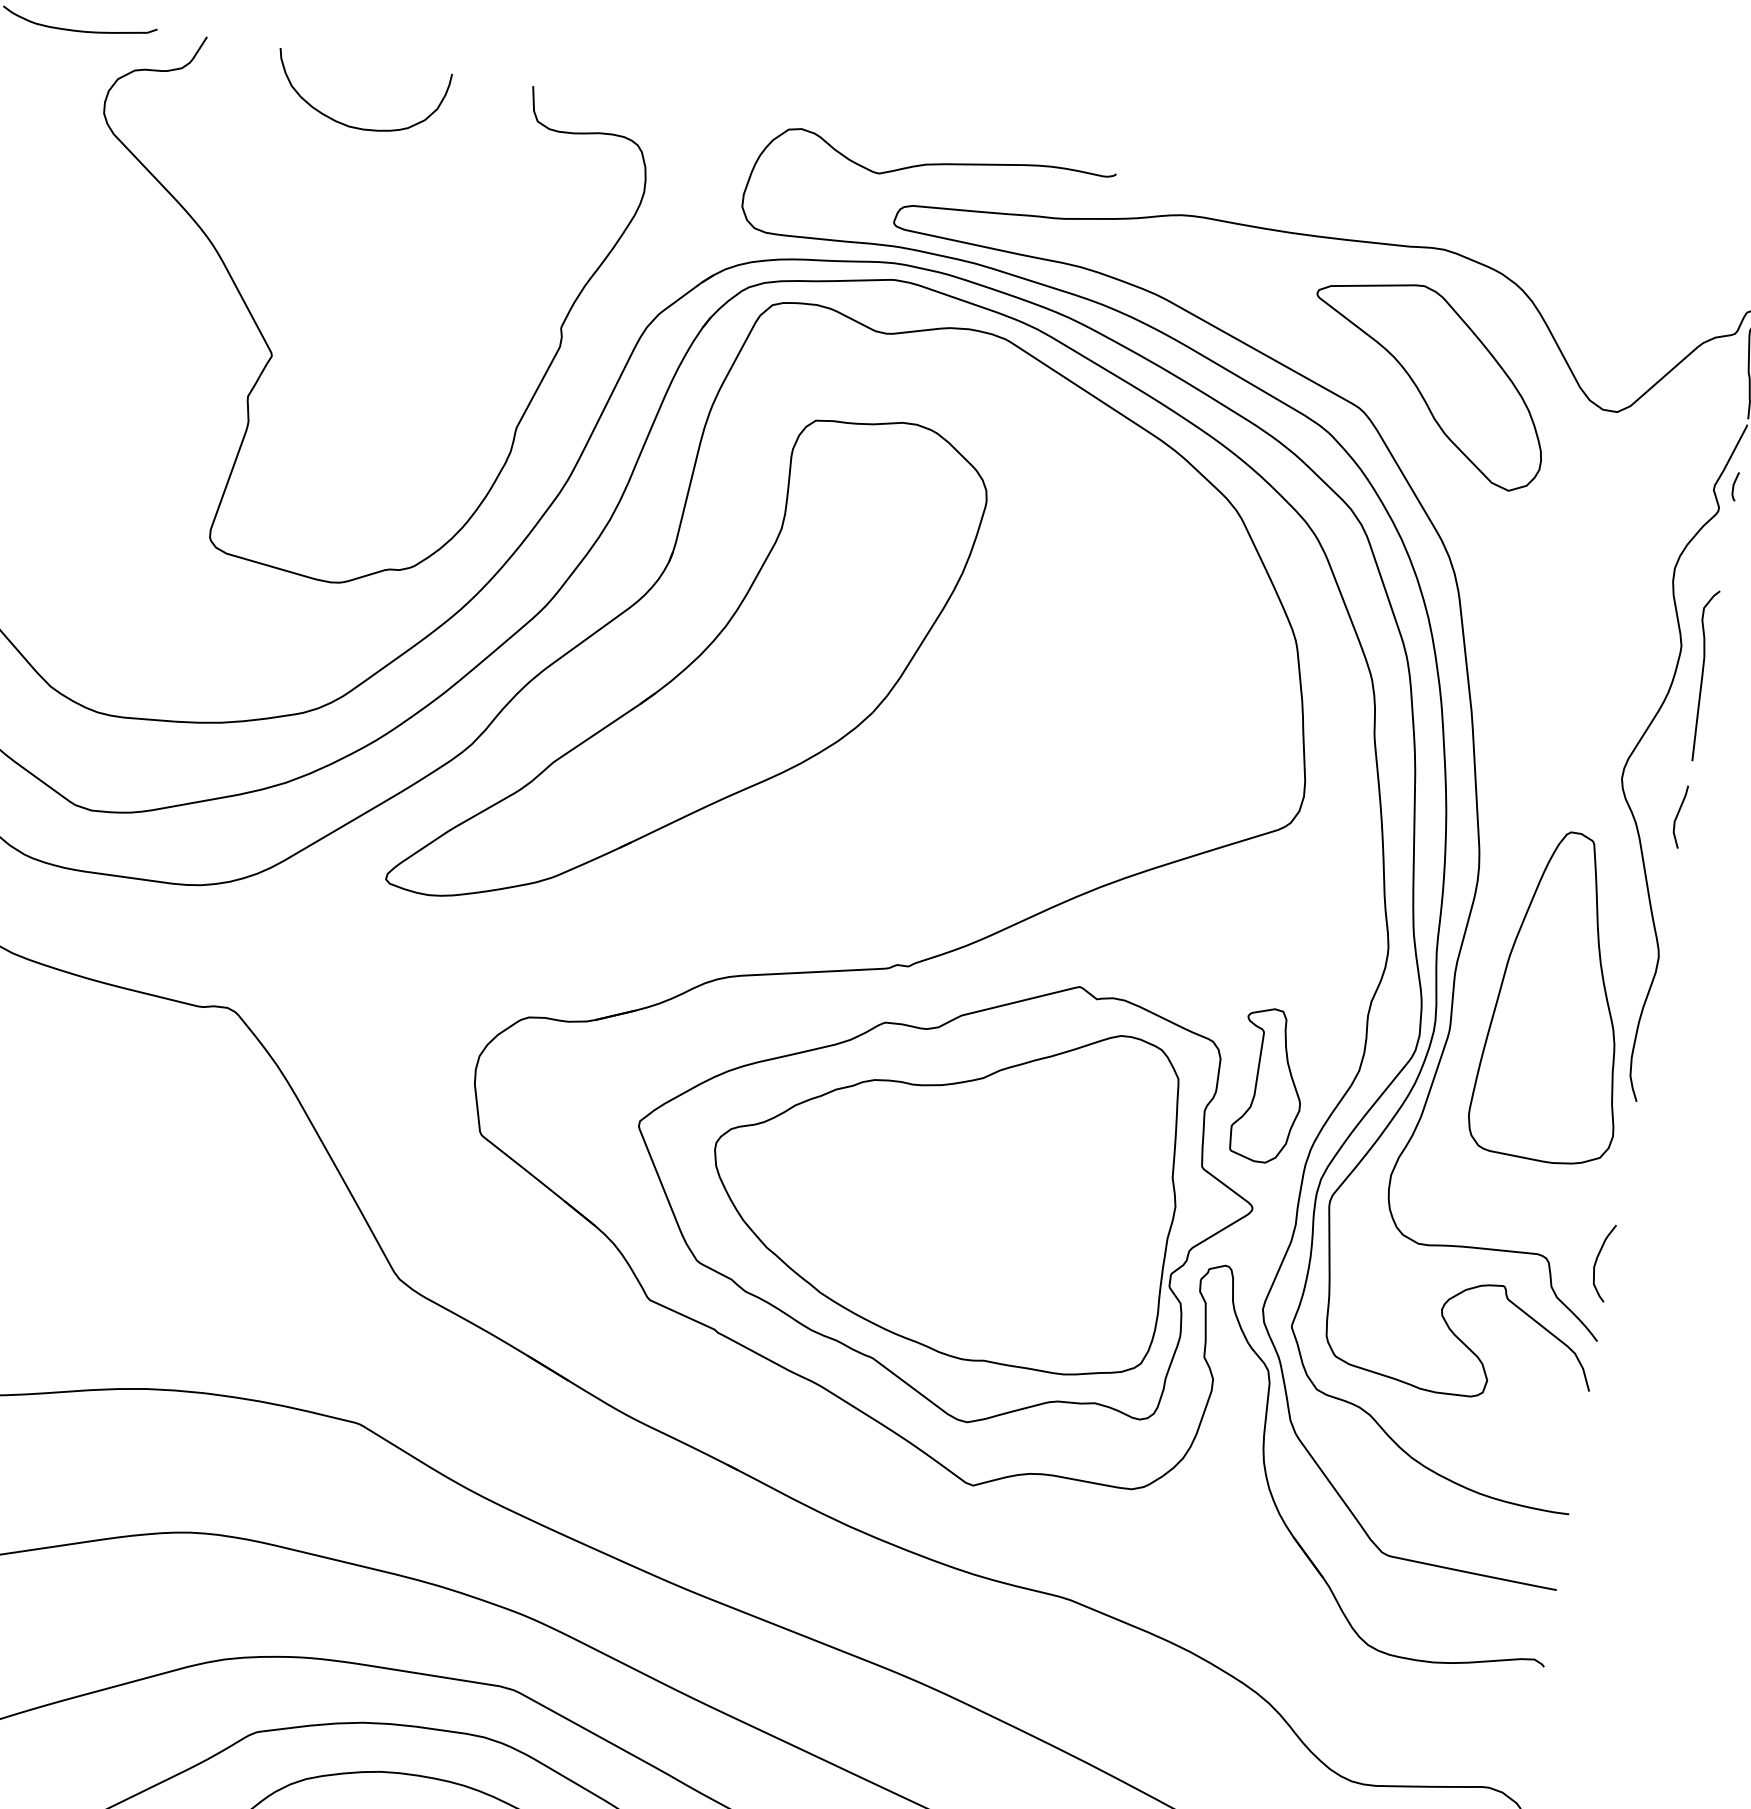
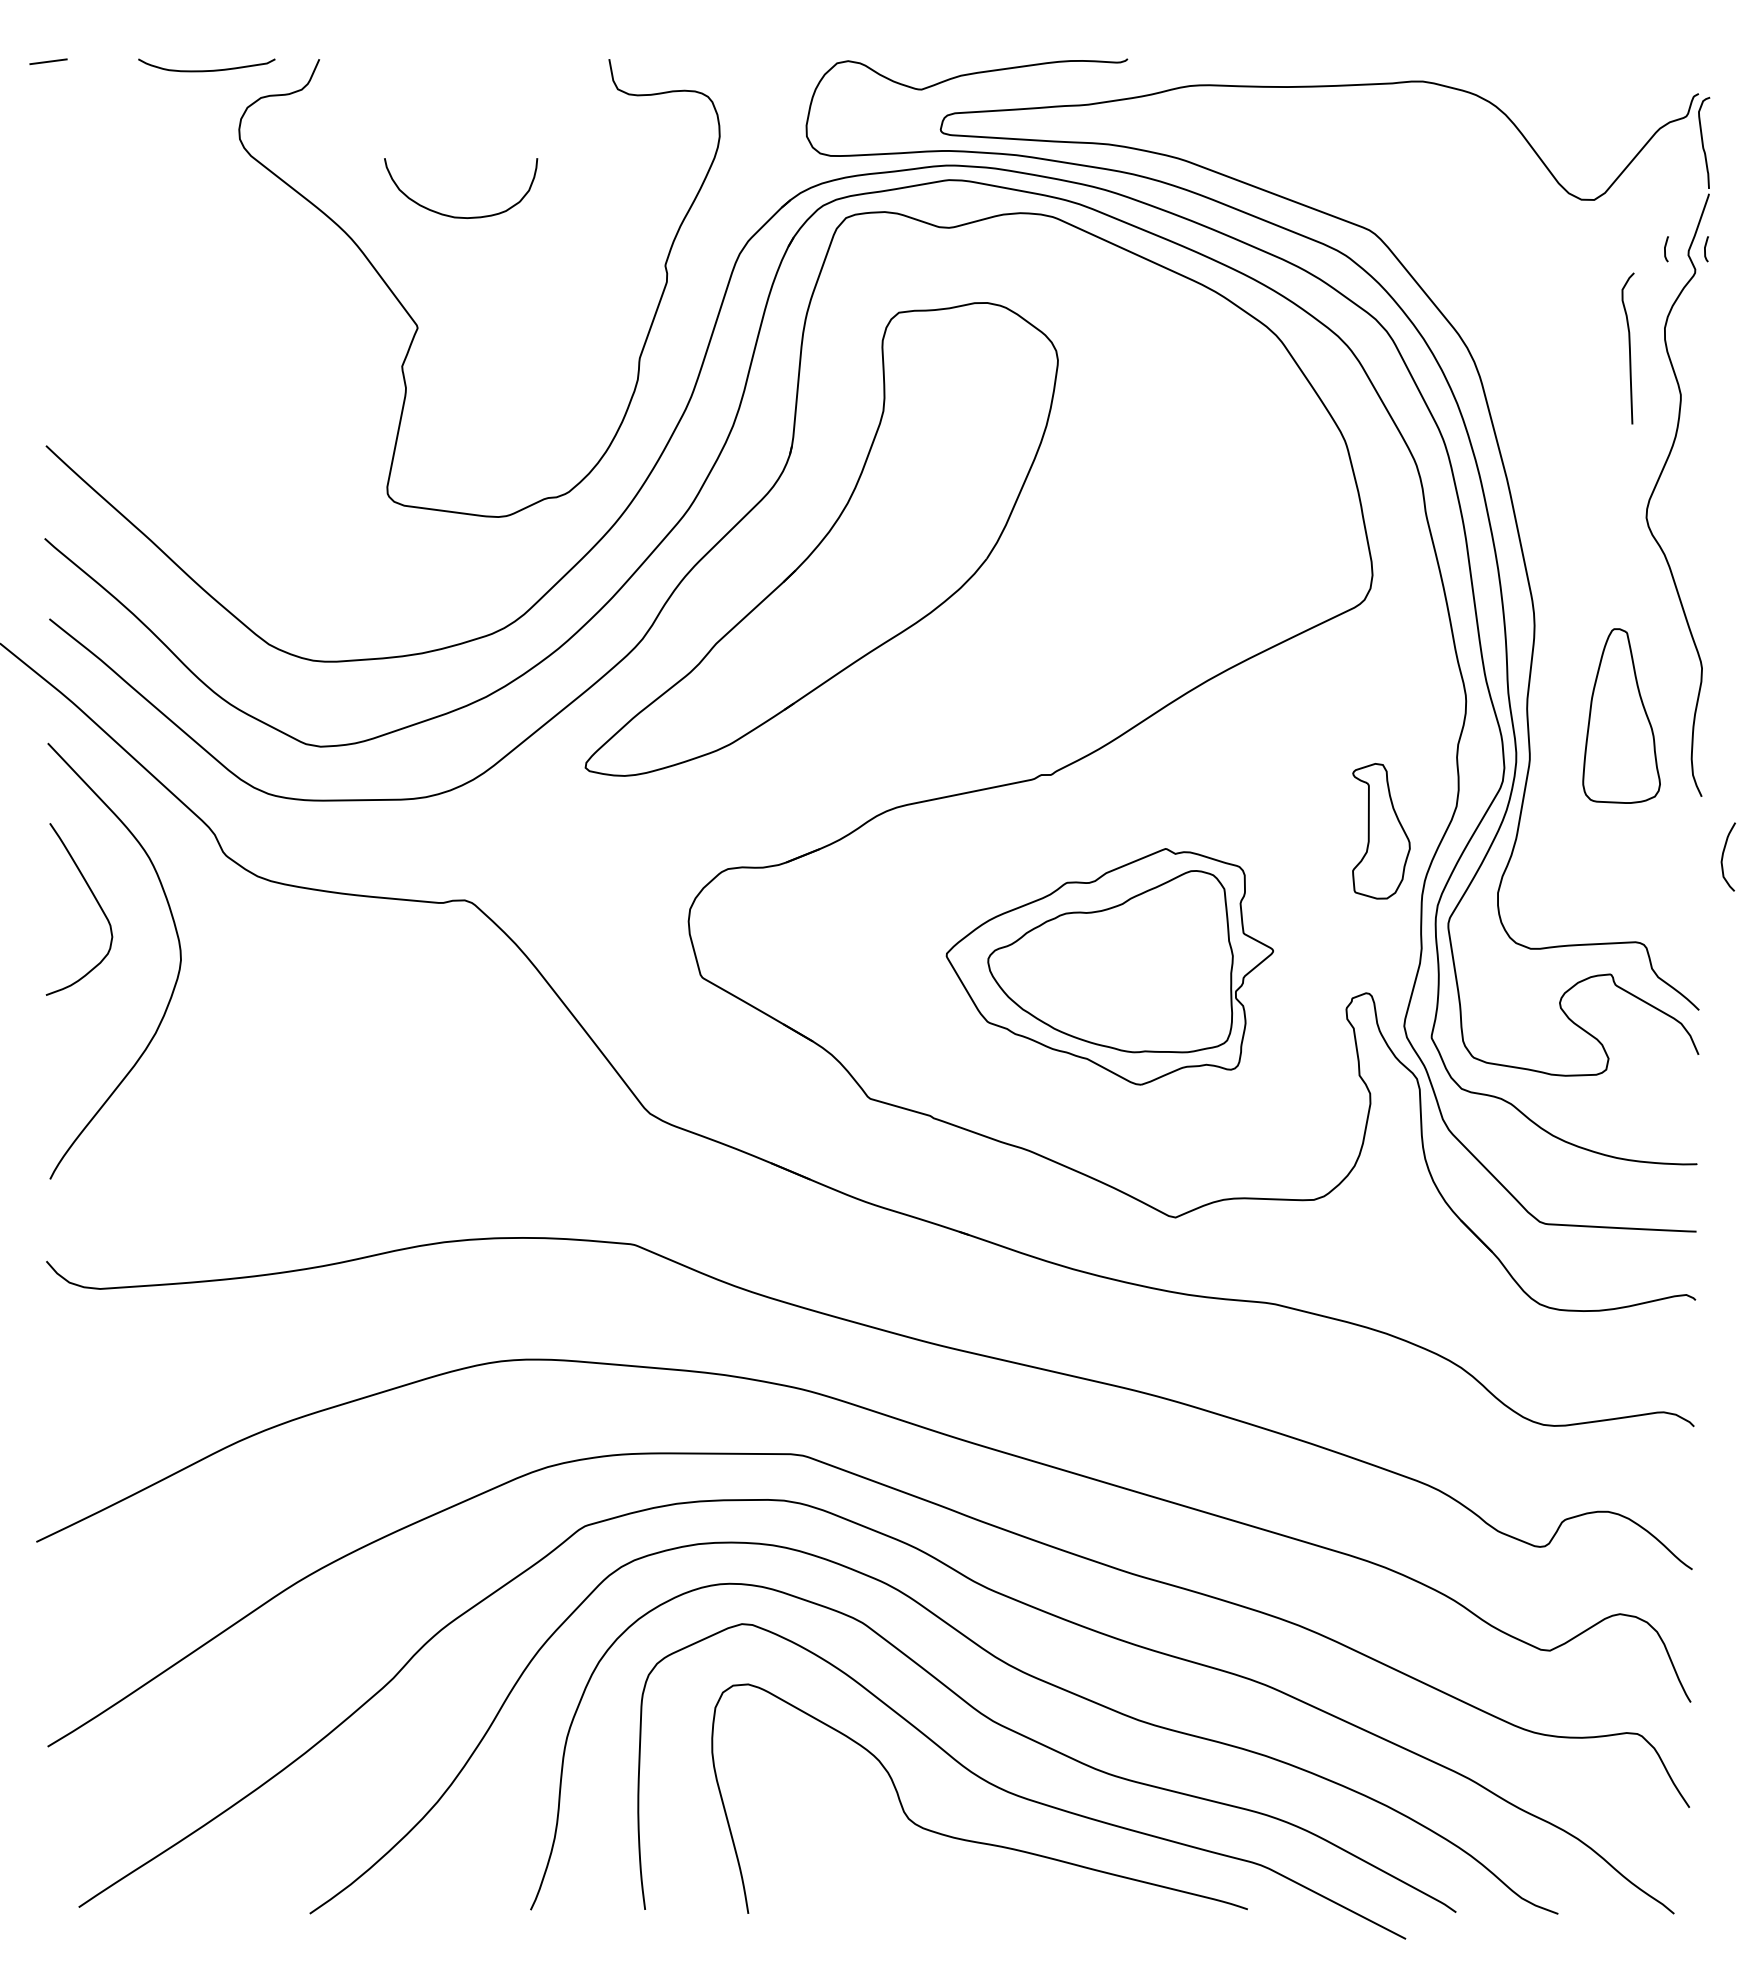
curve: (357, 126) -> (461, 216), moved
part: (1428, 383) -> (1426, 199), removed
curve: (1688, 479) -> (1665, 249), added
curve: (1701, 675) -> (1629, 348), moved
curve: (1678, 816) -> (1700, 543), removed
part: (1560, 996) -> (1621, 715), size x0.6
part: (941, 1191) -> (1109, 966), size x0.6
curve: (1597, 1261) -> (1723, 856), moved

